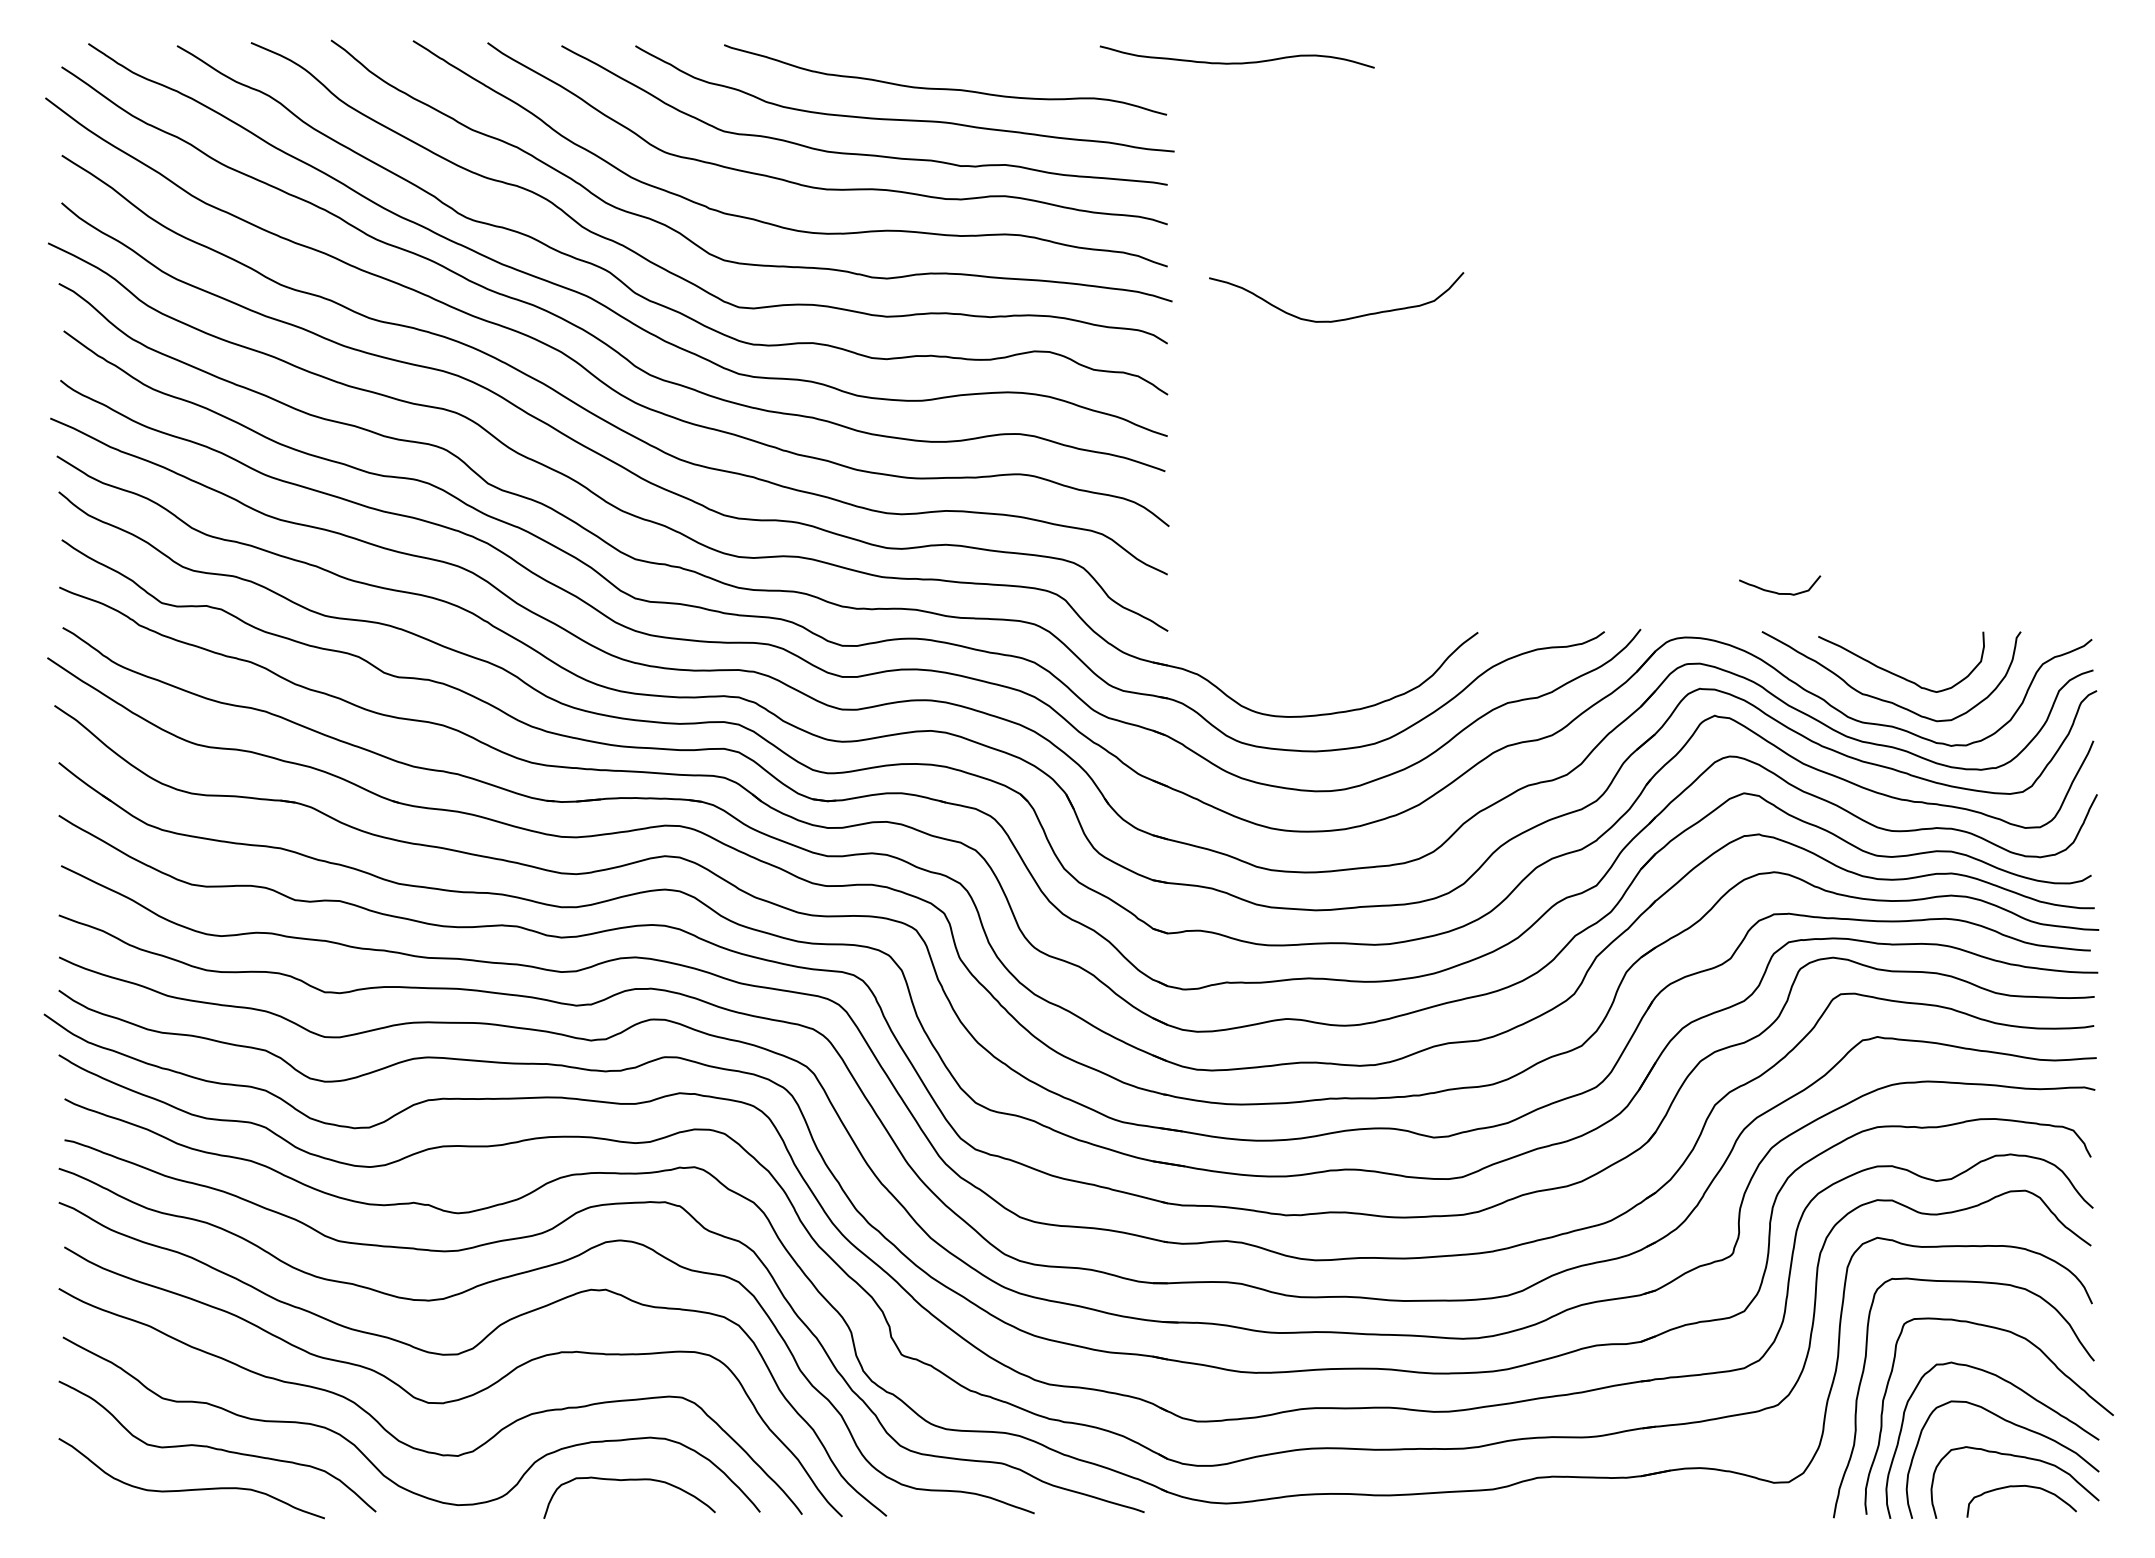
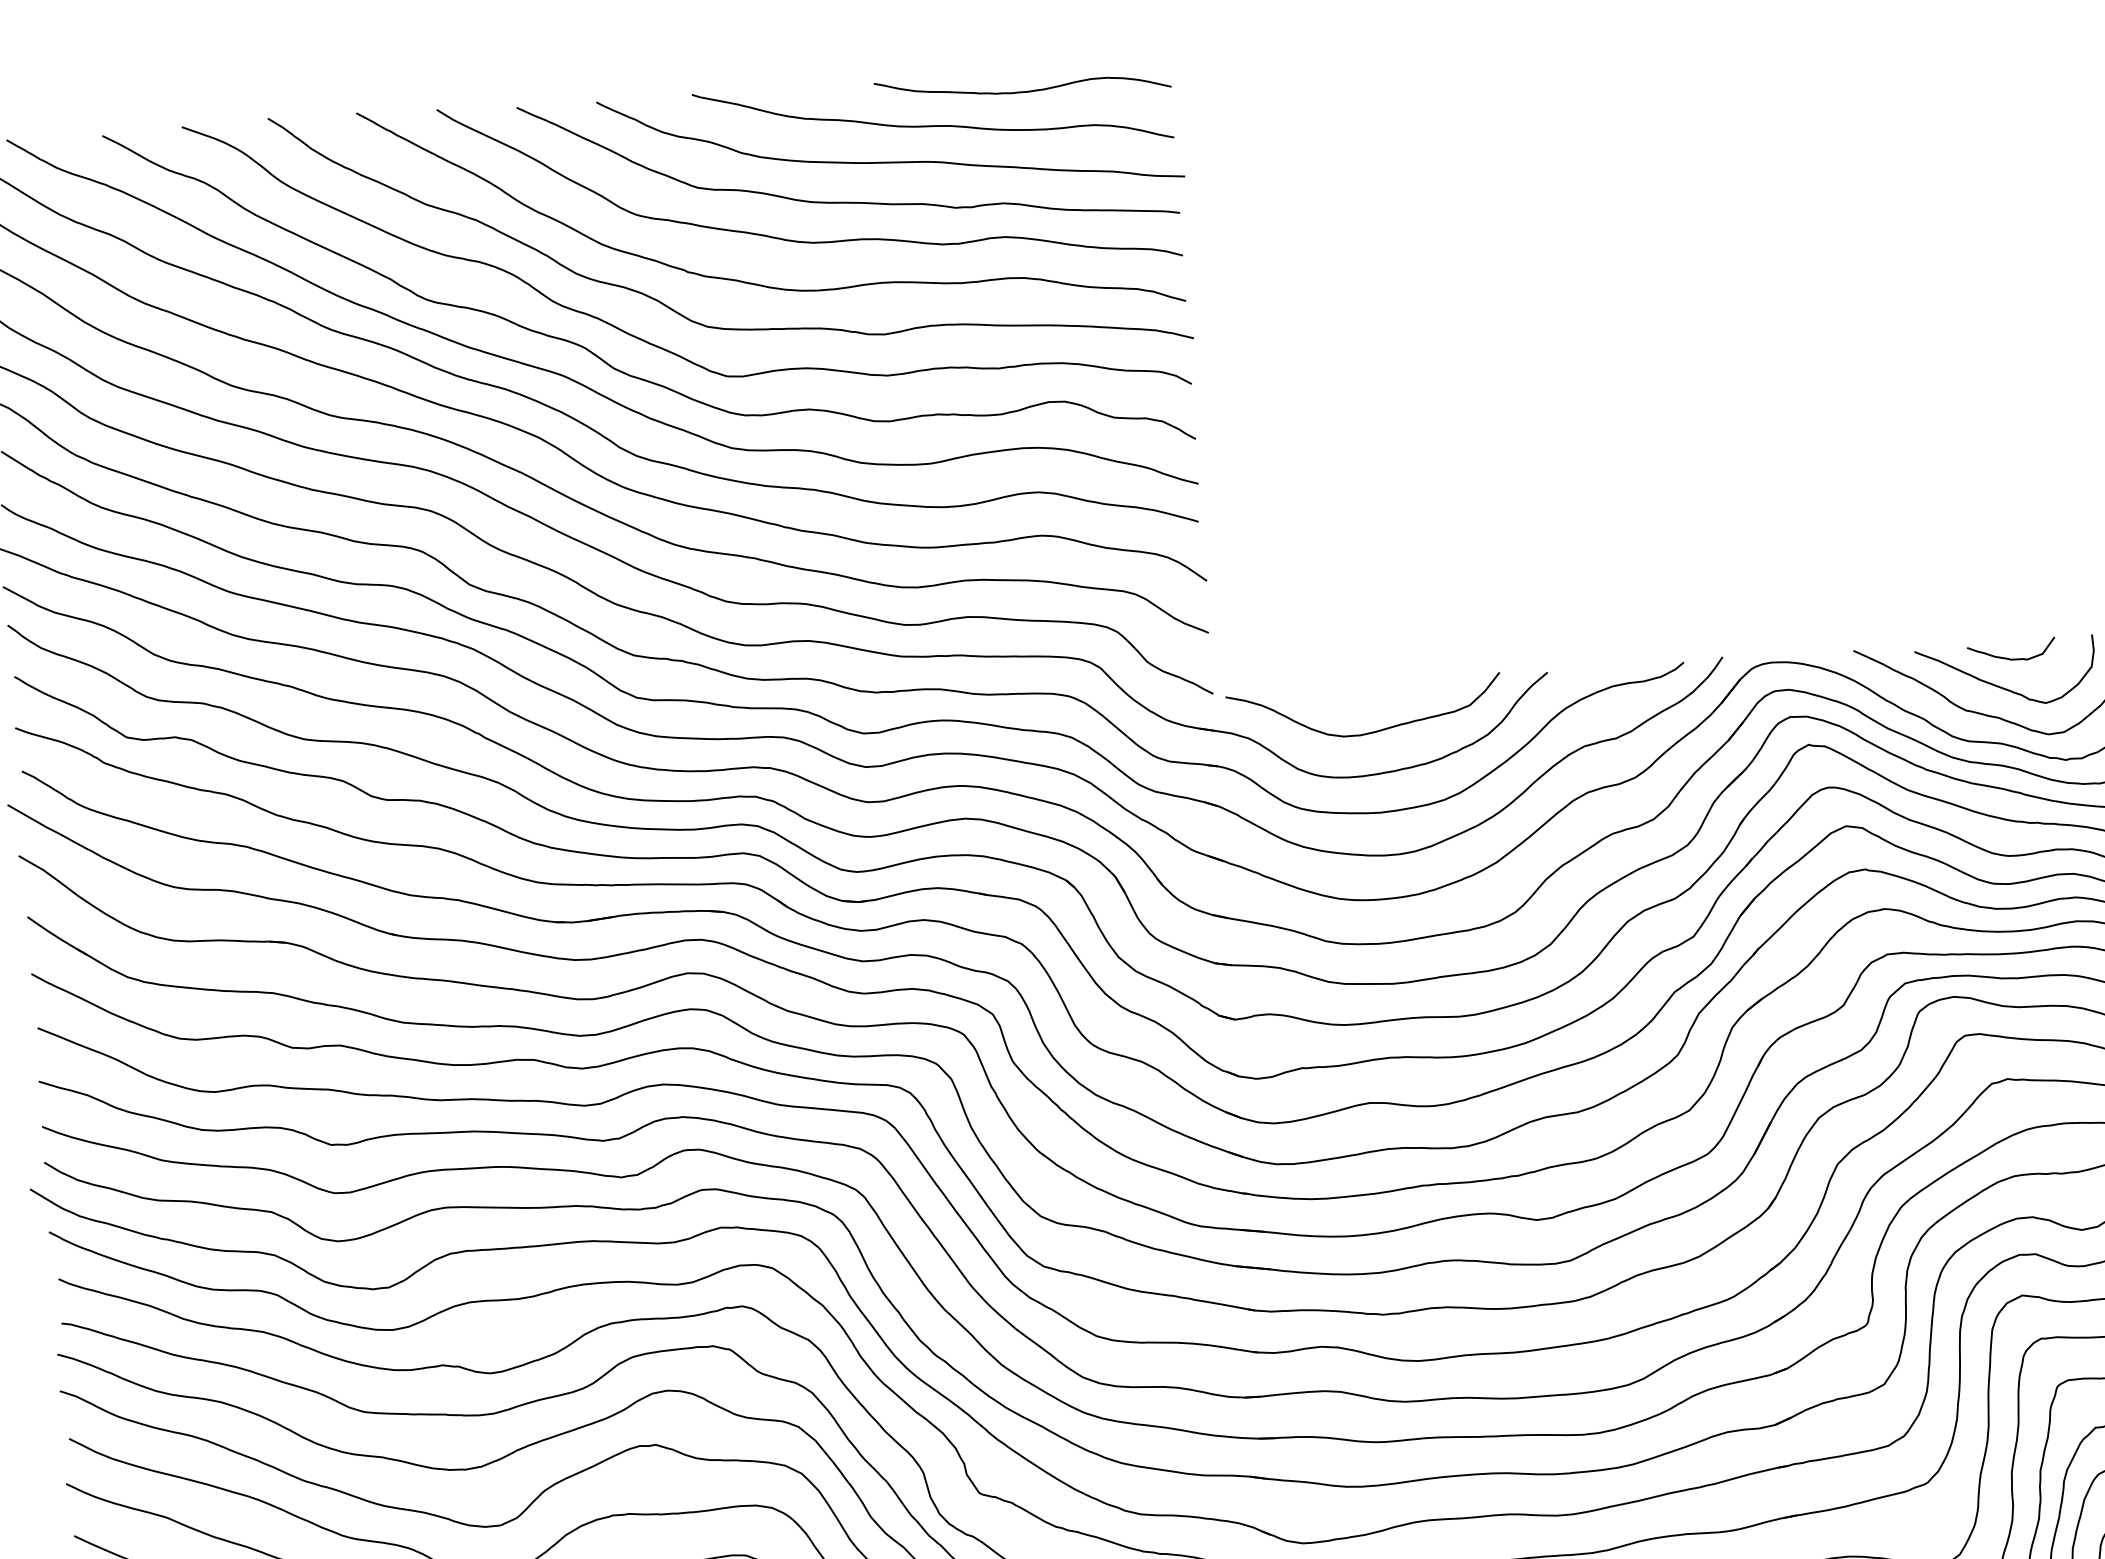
curve: (1236, 62) -> (1022, 91), moved
curve: (1337, 319) -> (1366, 732), moved
curve: (1778, 592) -> (2010, 658), moved

